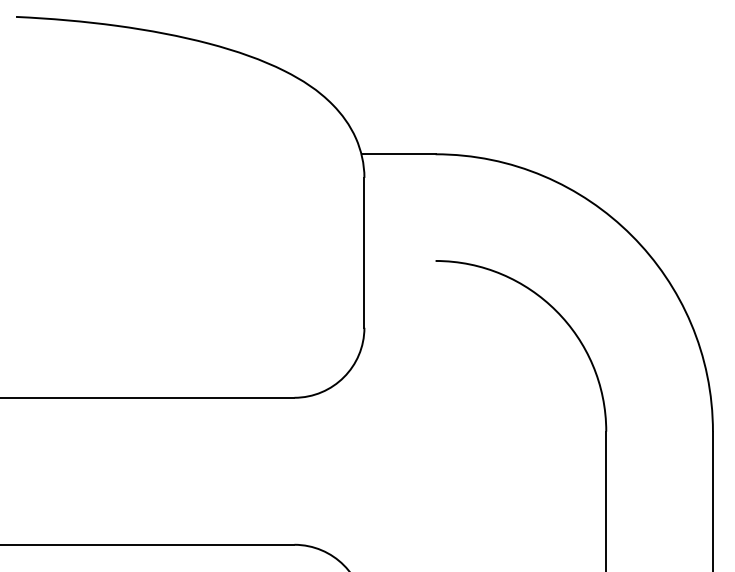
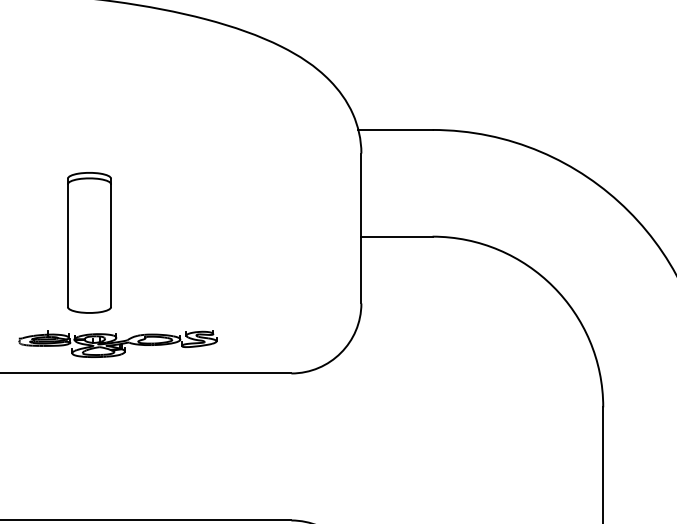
line: (399, 260) -> (396, 236), added
part: (92, 267) -> (89, 243), added
part: (120, 368) -> (117, 344), added

